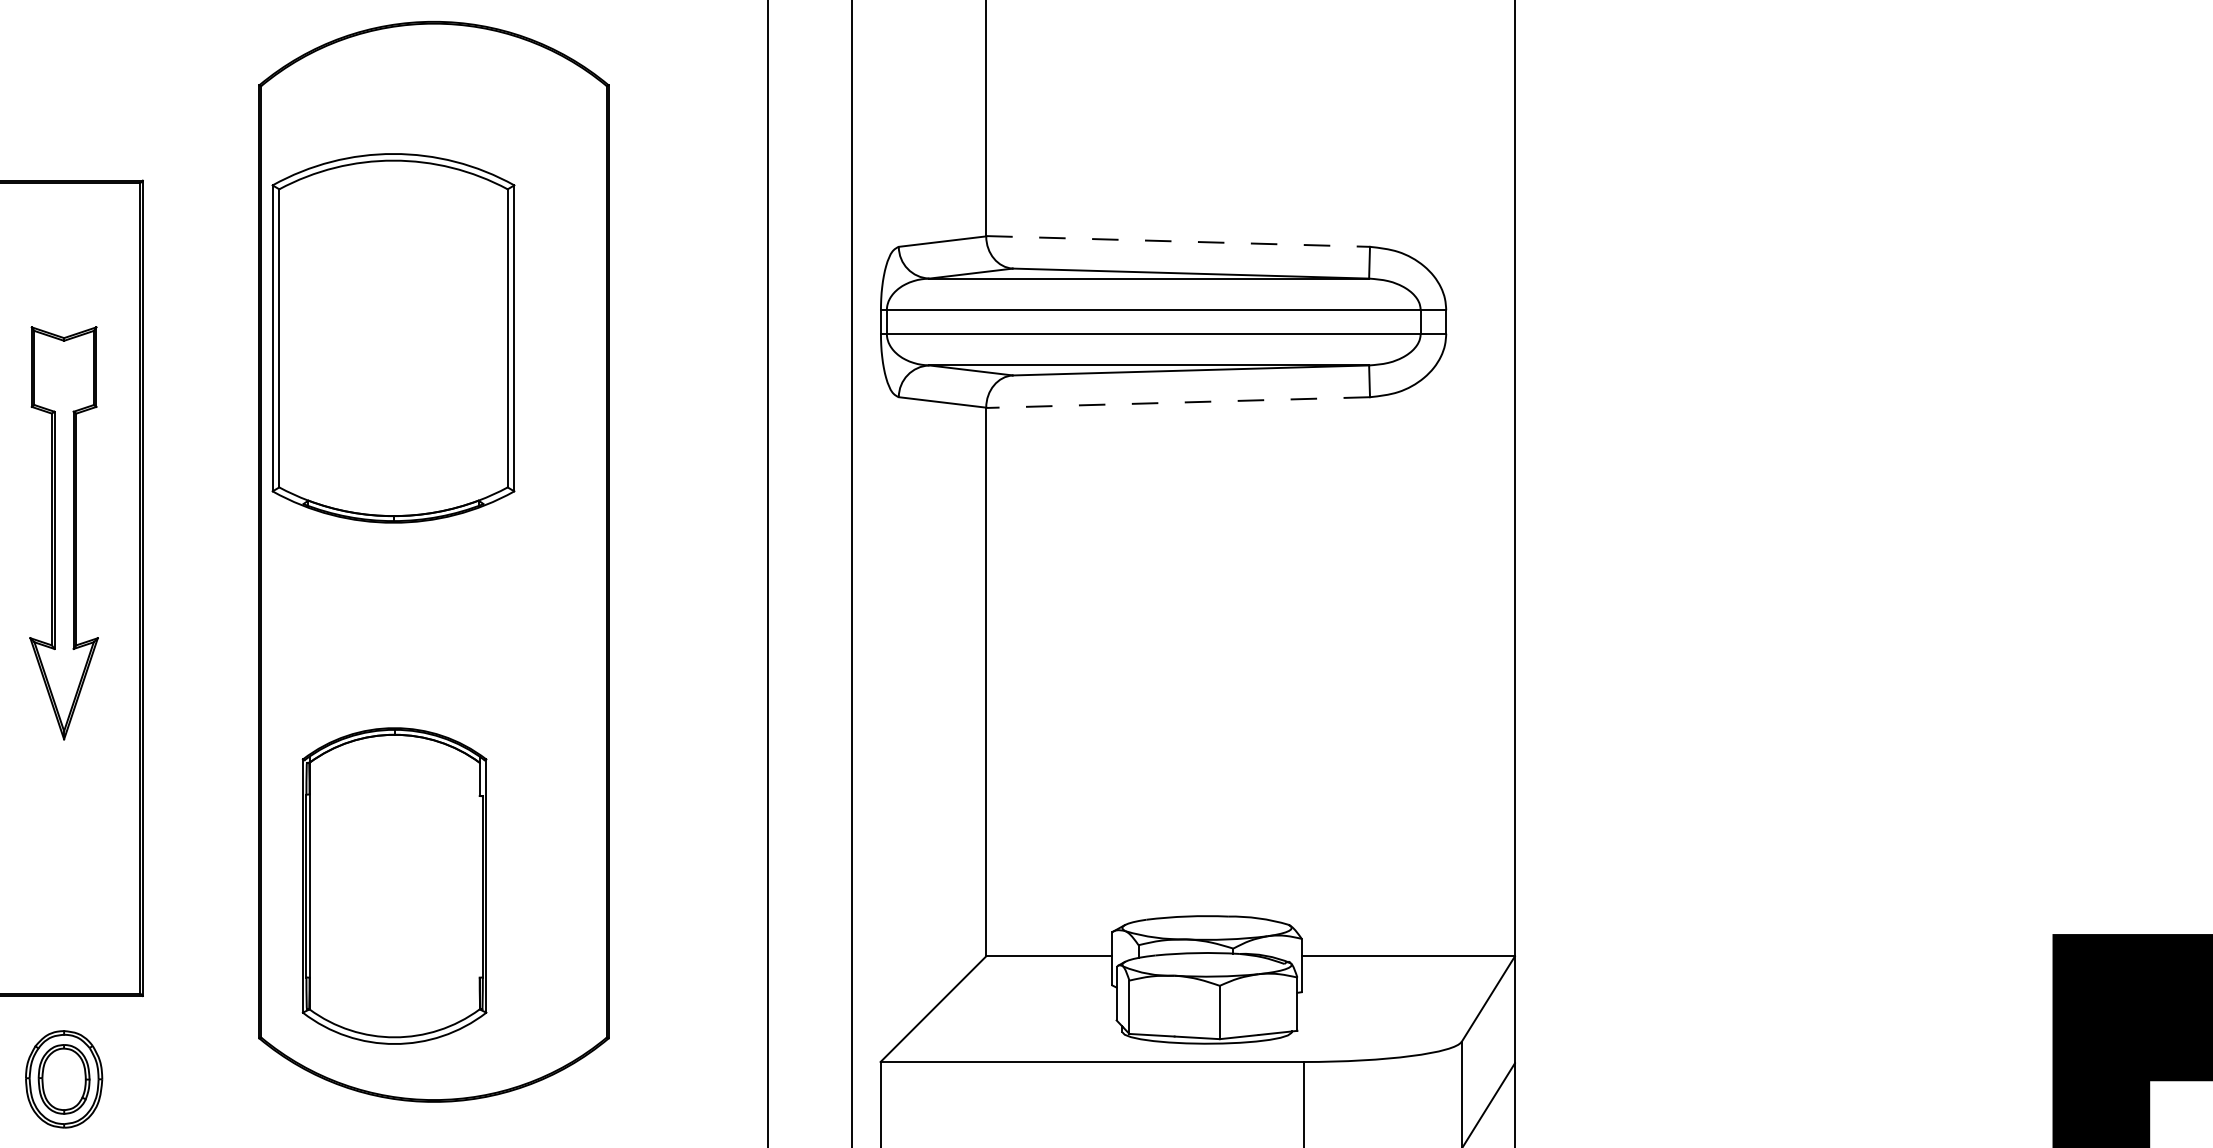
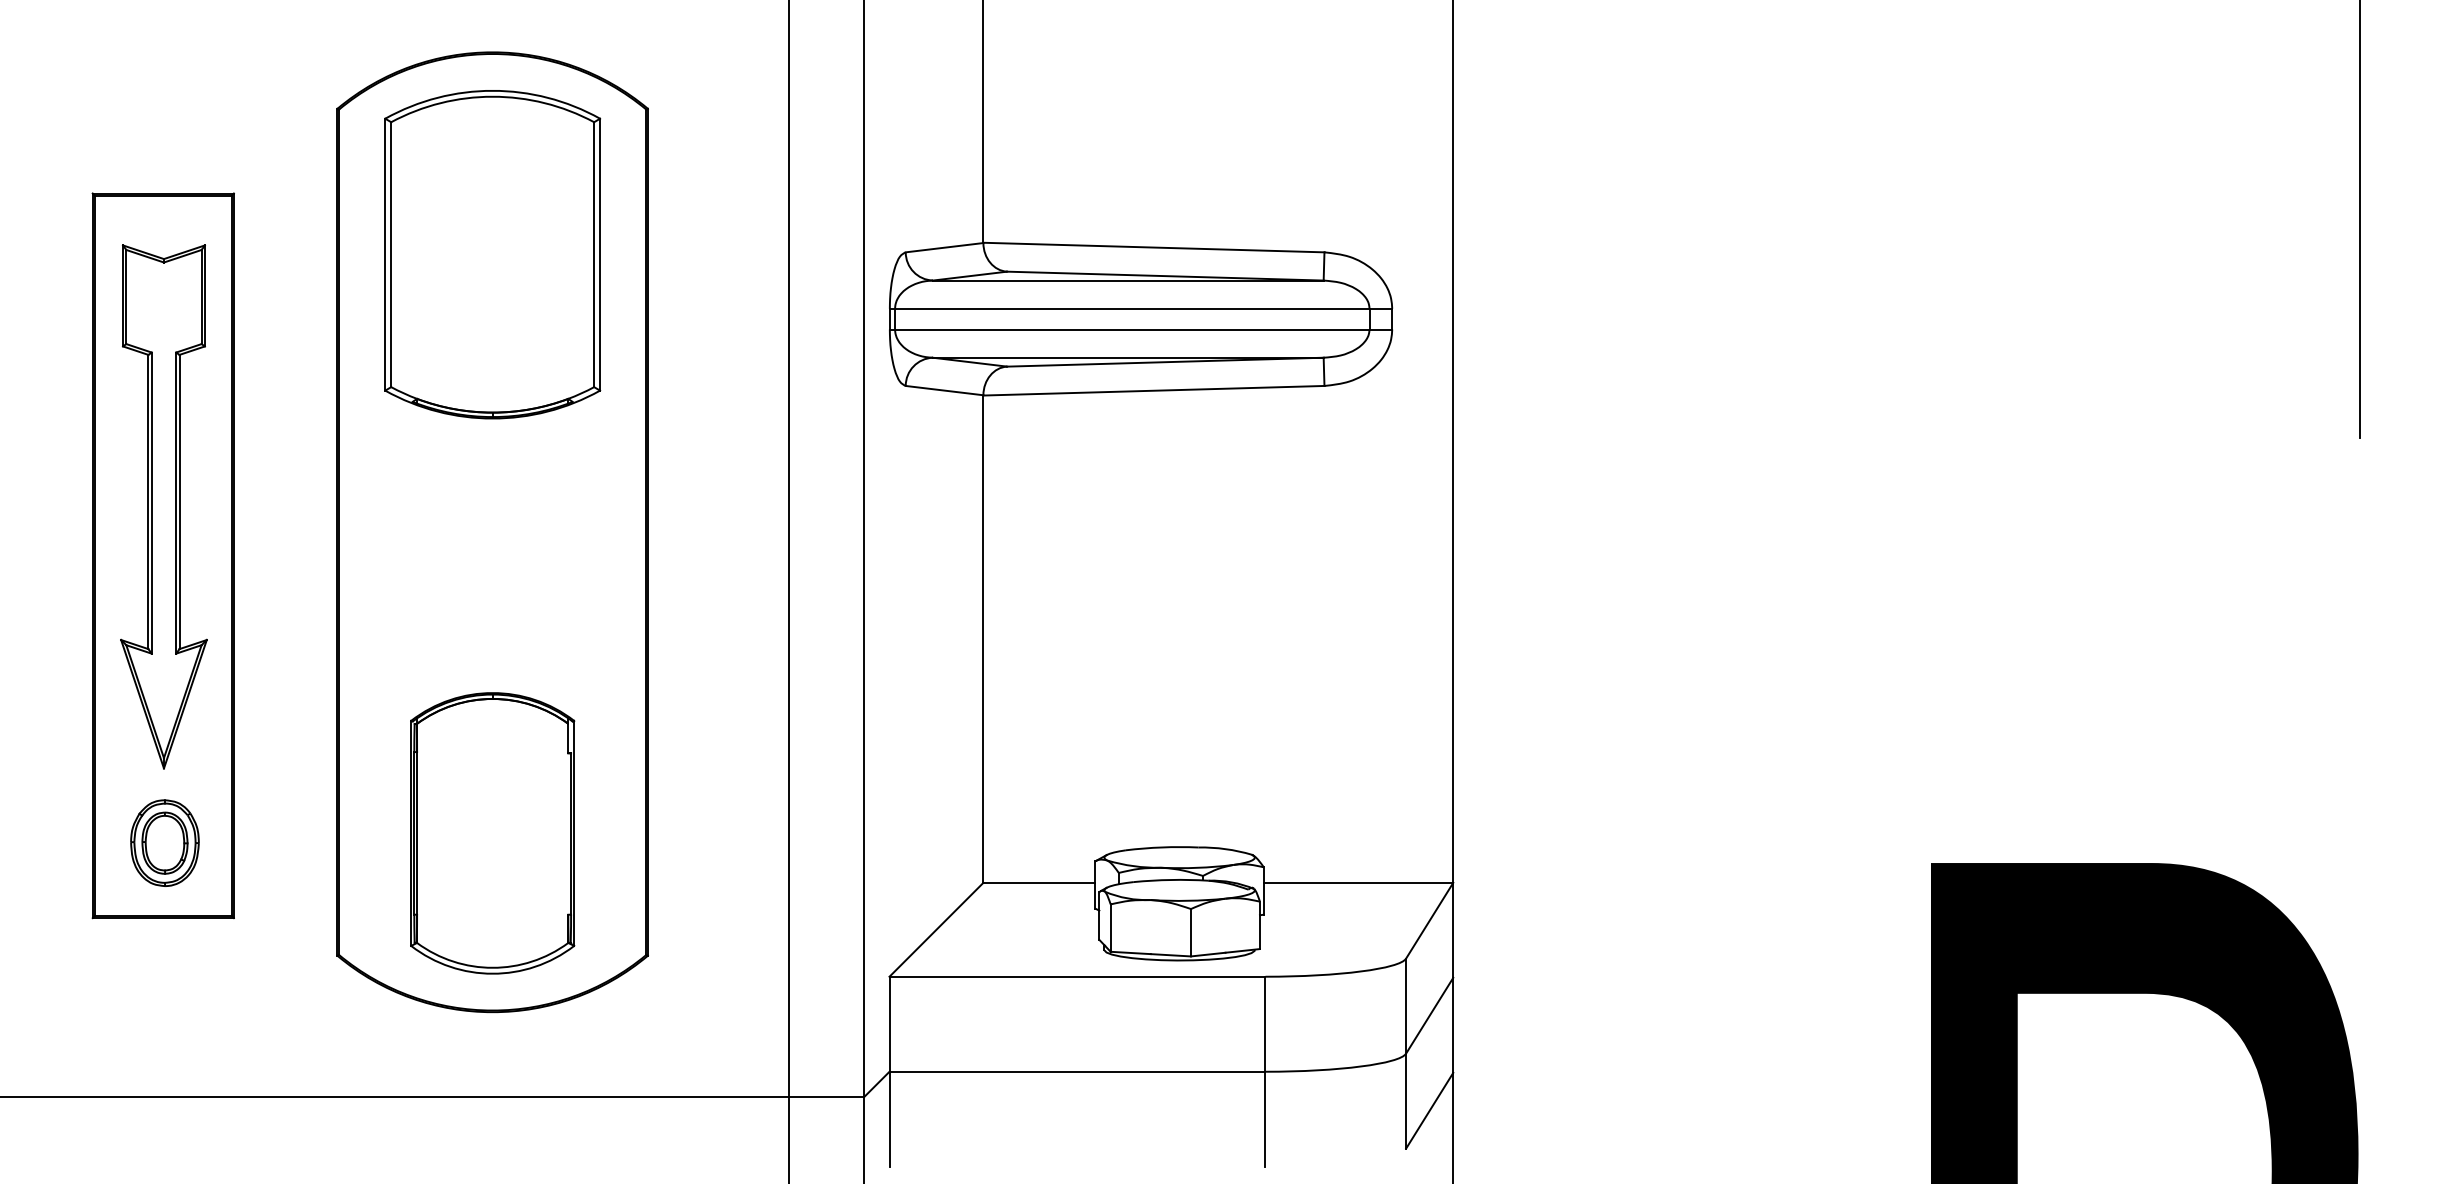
line: (1177, 241) -> (1153, 247), dashed -> solid
part: (393, 338) -> (492, 254), moved
line: (1177, 402) -> (1153, 390), dashed -> solid
part: (63, 532) -> (163, 506), size x1.43
part: (394, 886) -> (492, 833), moved
part: (63, 1078) -> (164, 842), moved

